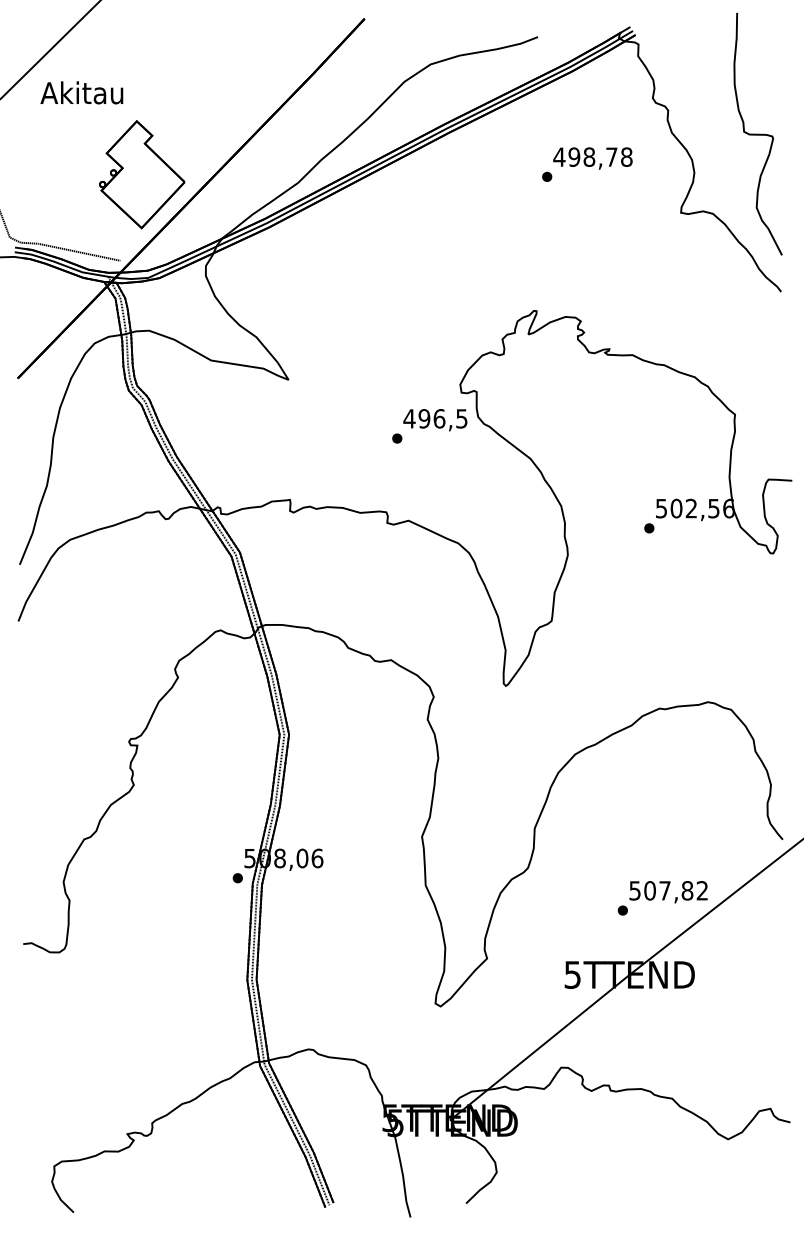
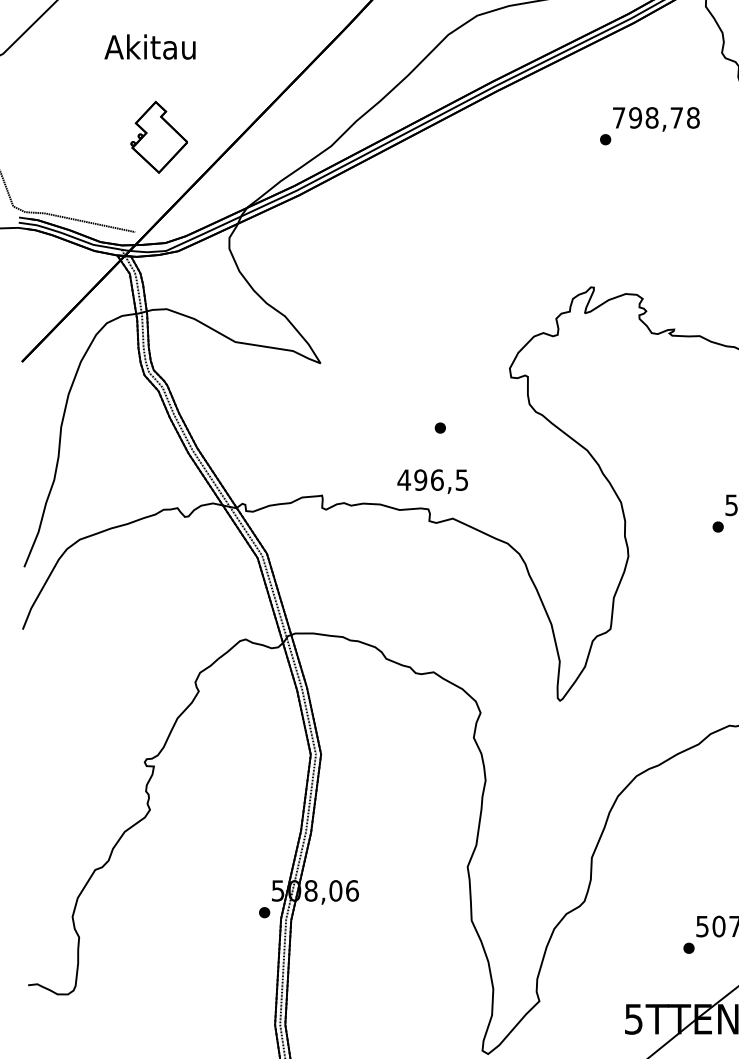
text: (81, 92) -> (149, 46), moved
text: (559, 156) -> (619, 117), 498,78 -> 798,78
part: (142, 174) -> (159, 137), size x0.6
text: (435, 420) -> (432, 482), moved

